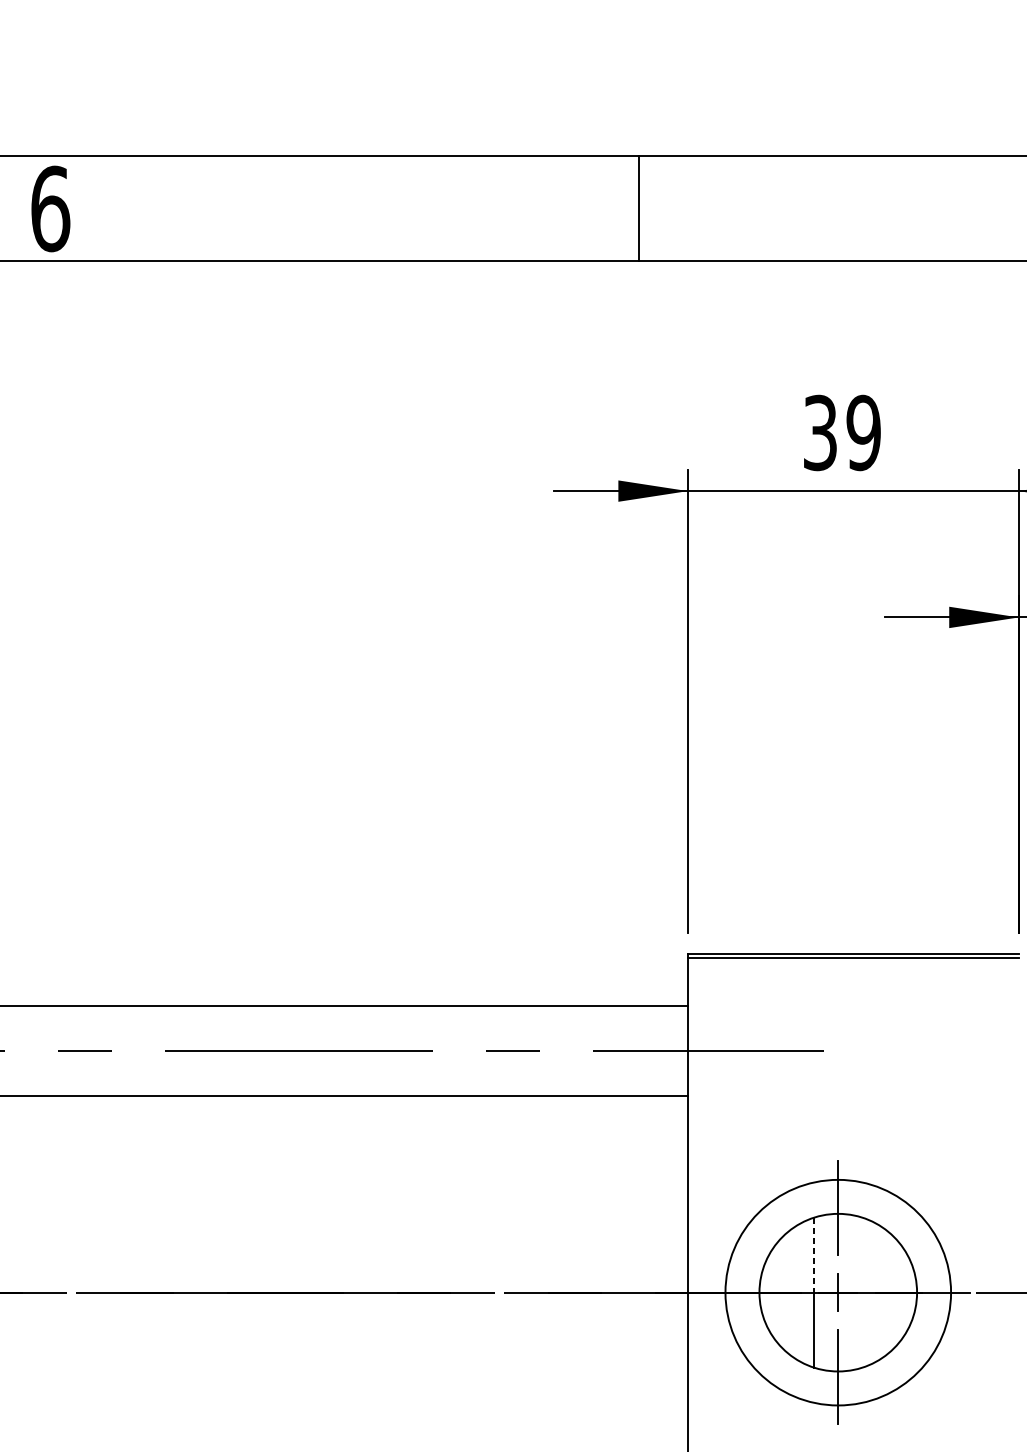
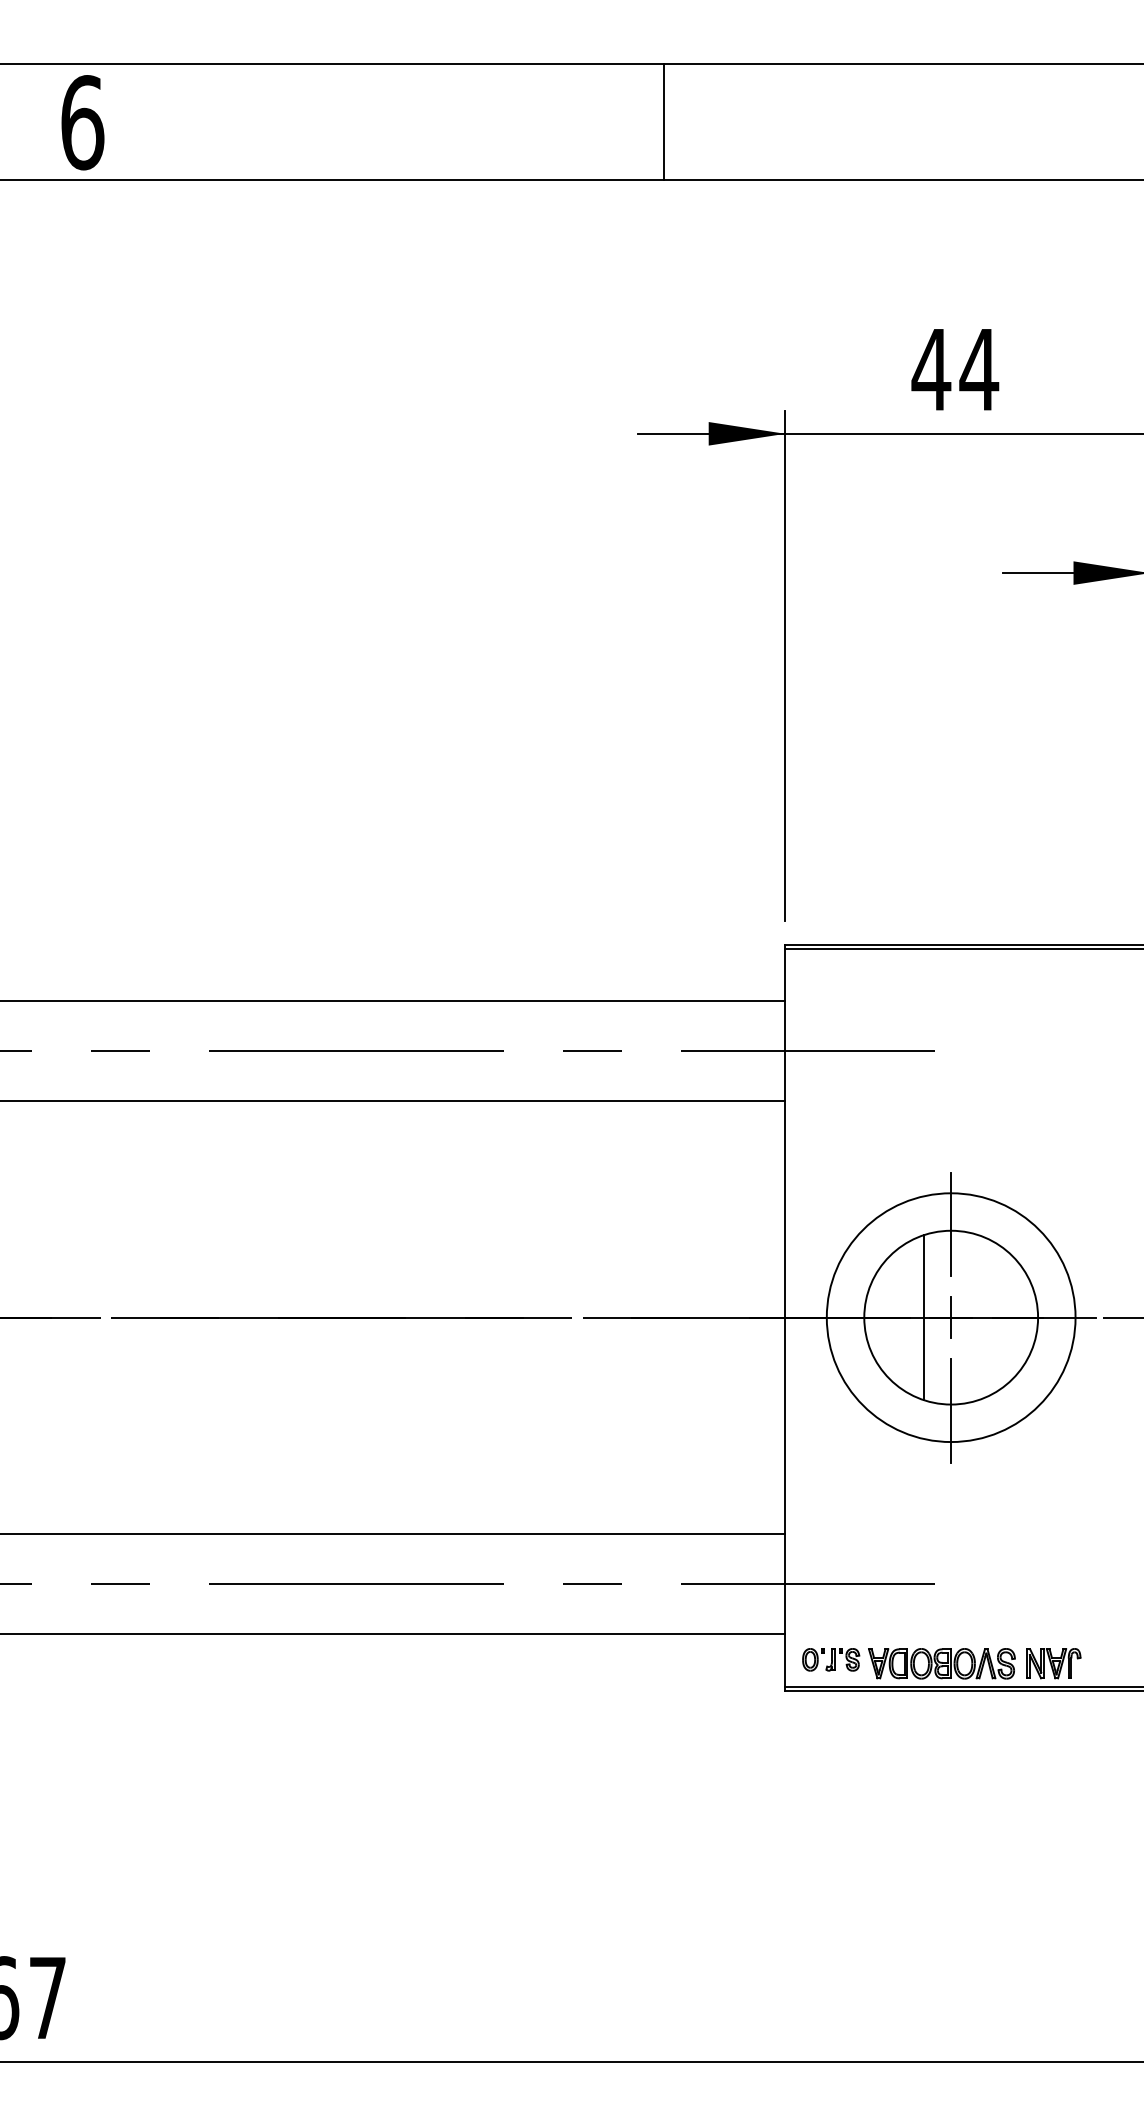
line: (639, 207) -> (664, 121), moved
text: (842, 432) -> (955, 369), 39 -> 44
line: (814, 1255) -> (924, 1276), dashed -> solid

